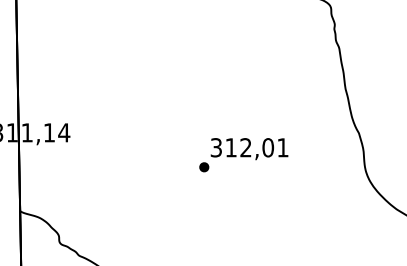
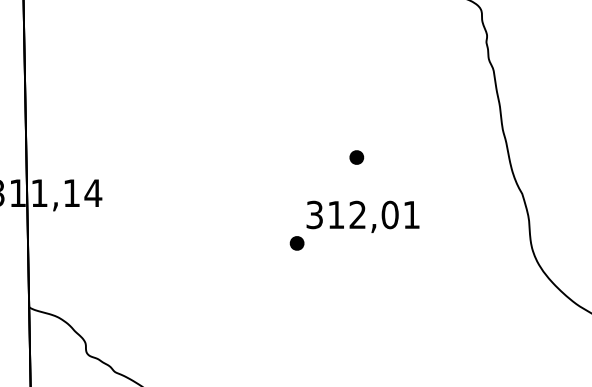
part: (245, 108) -> (357, 157), added

